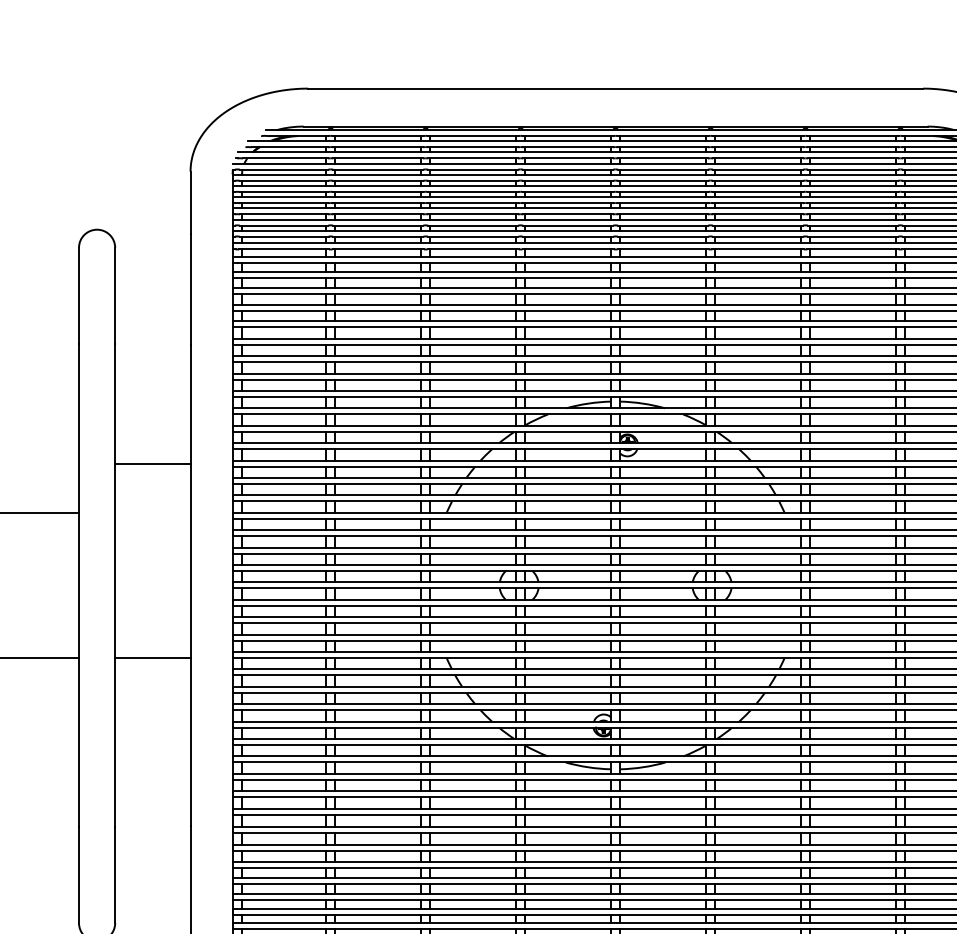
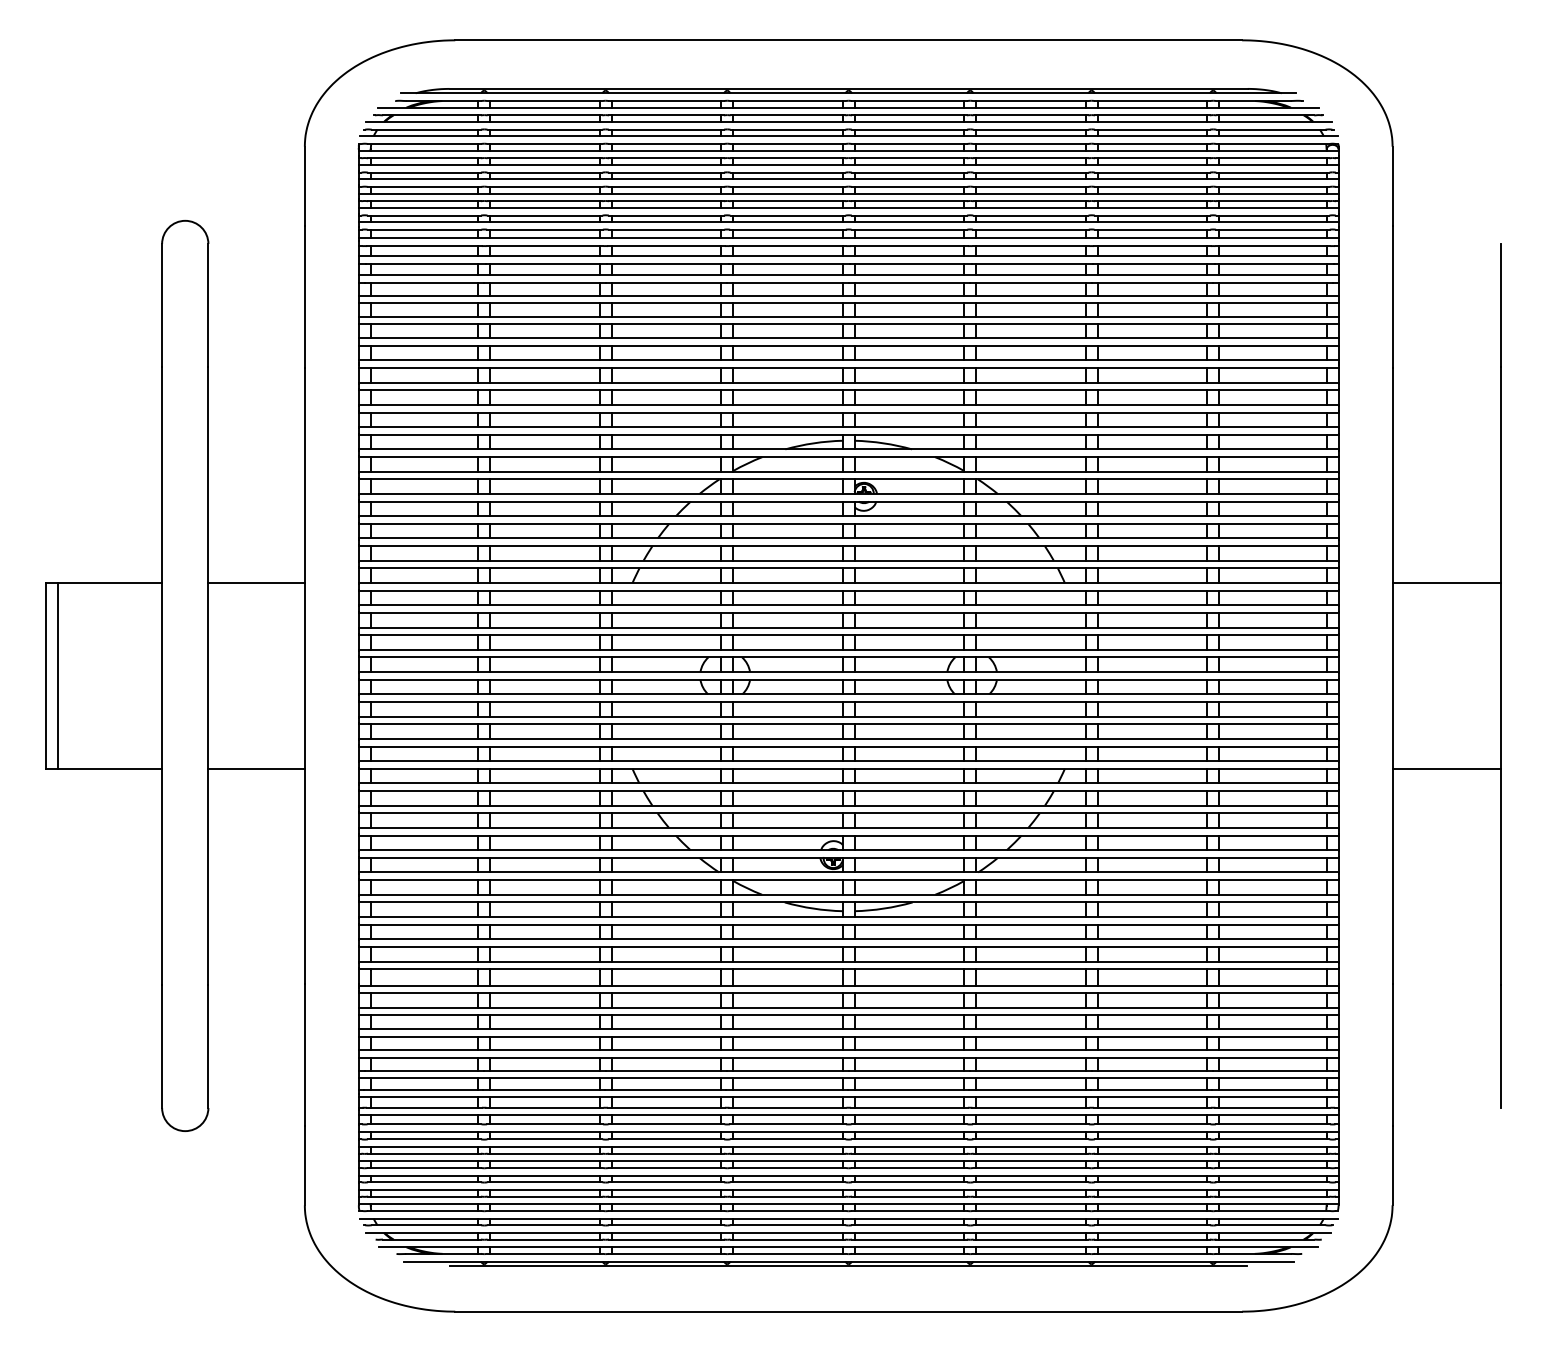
line: (152, 463) -> (256, 583), moved

